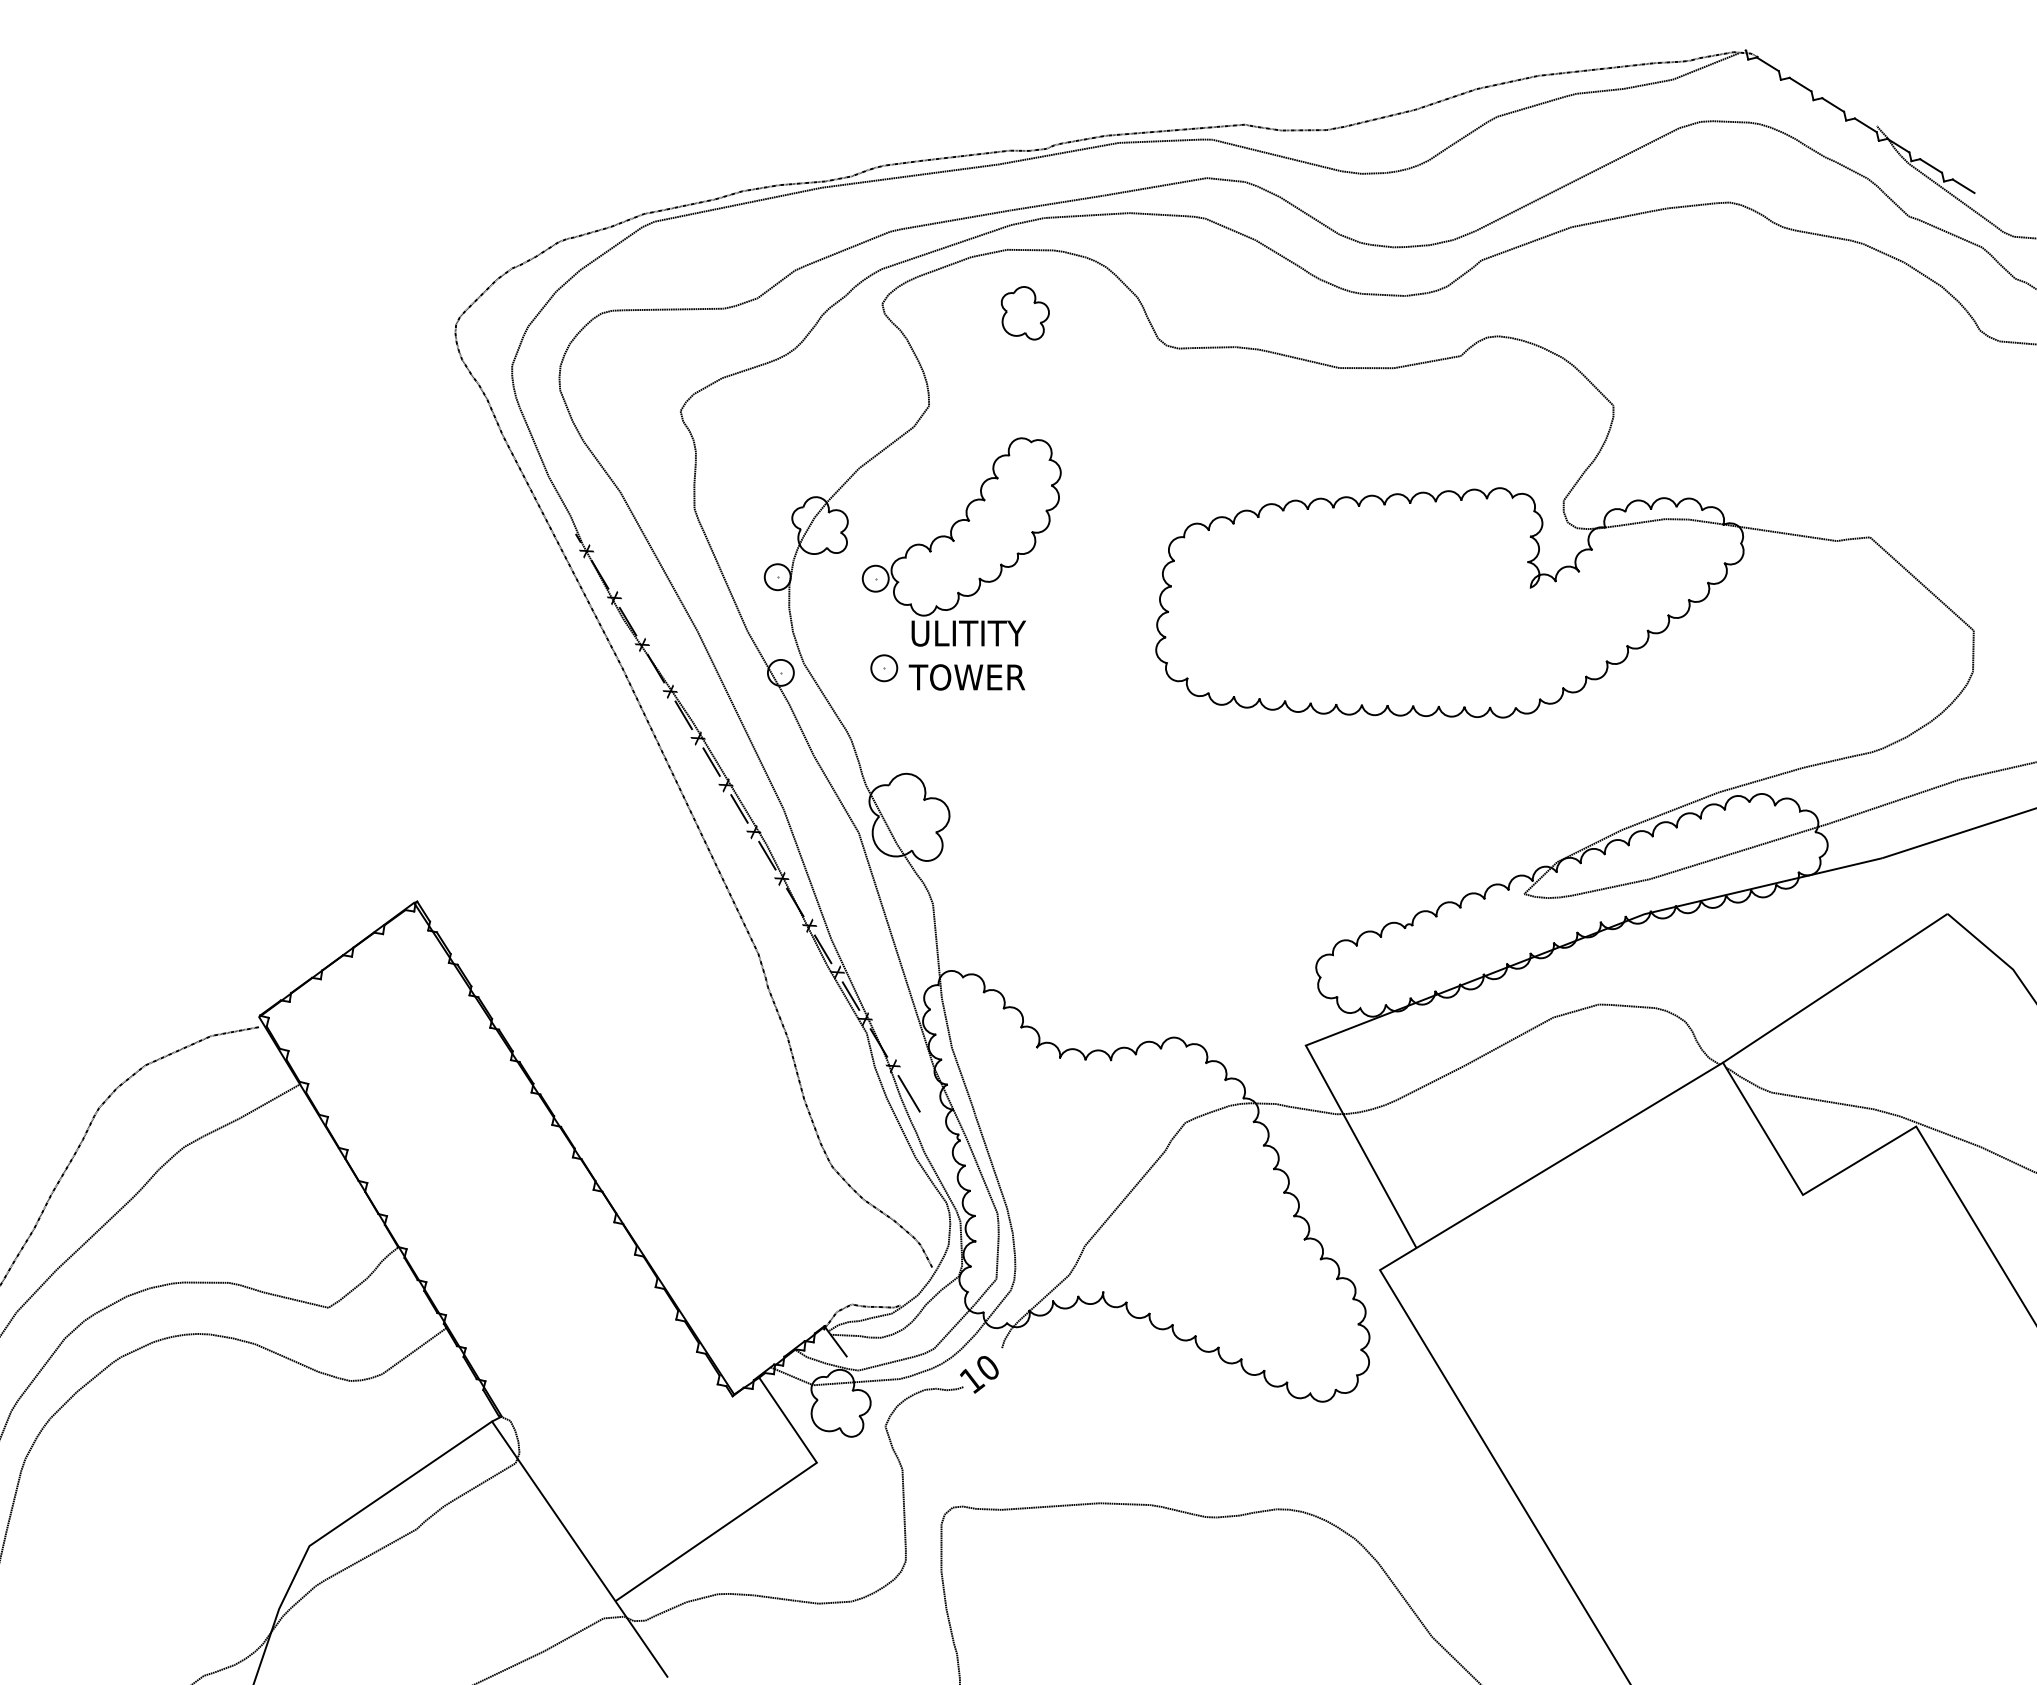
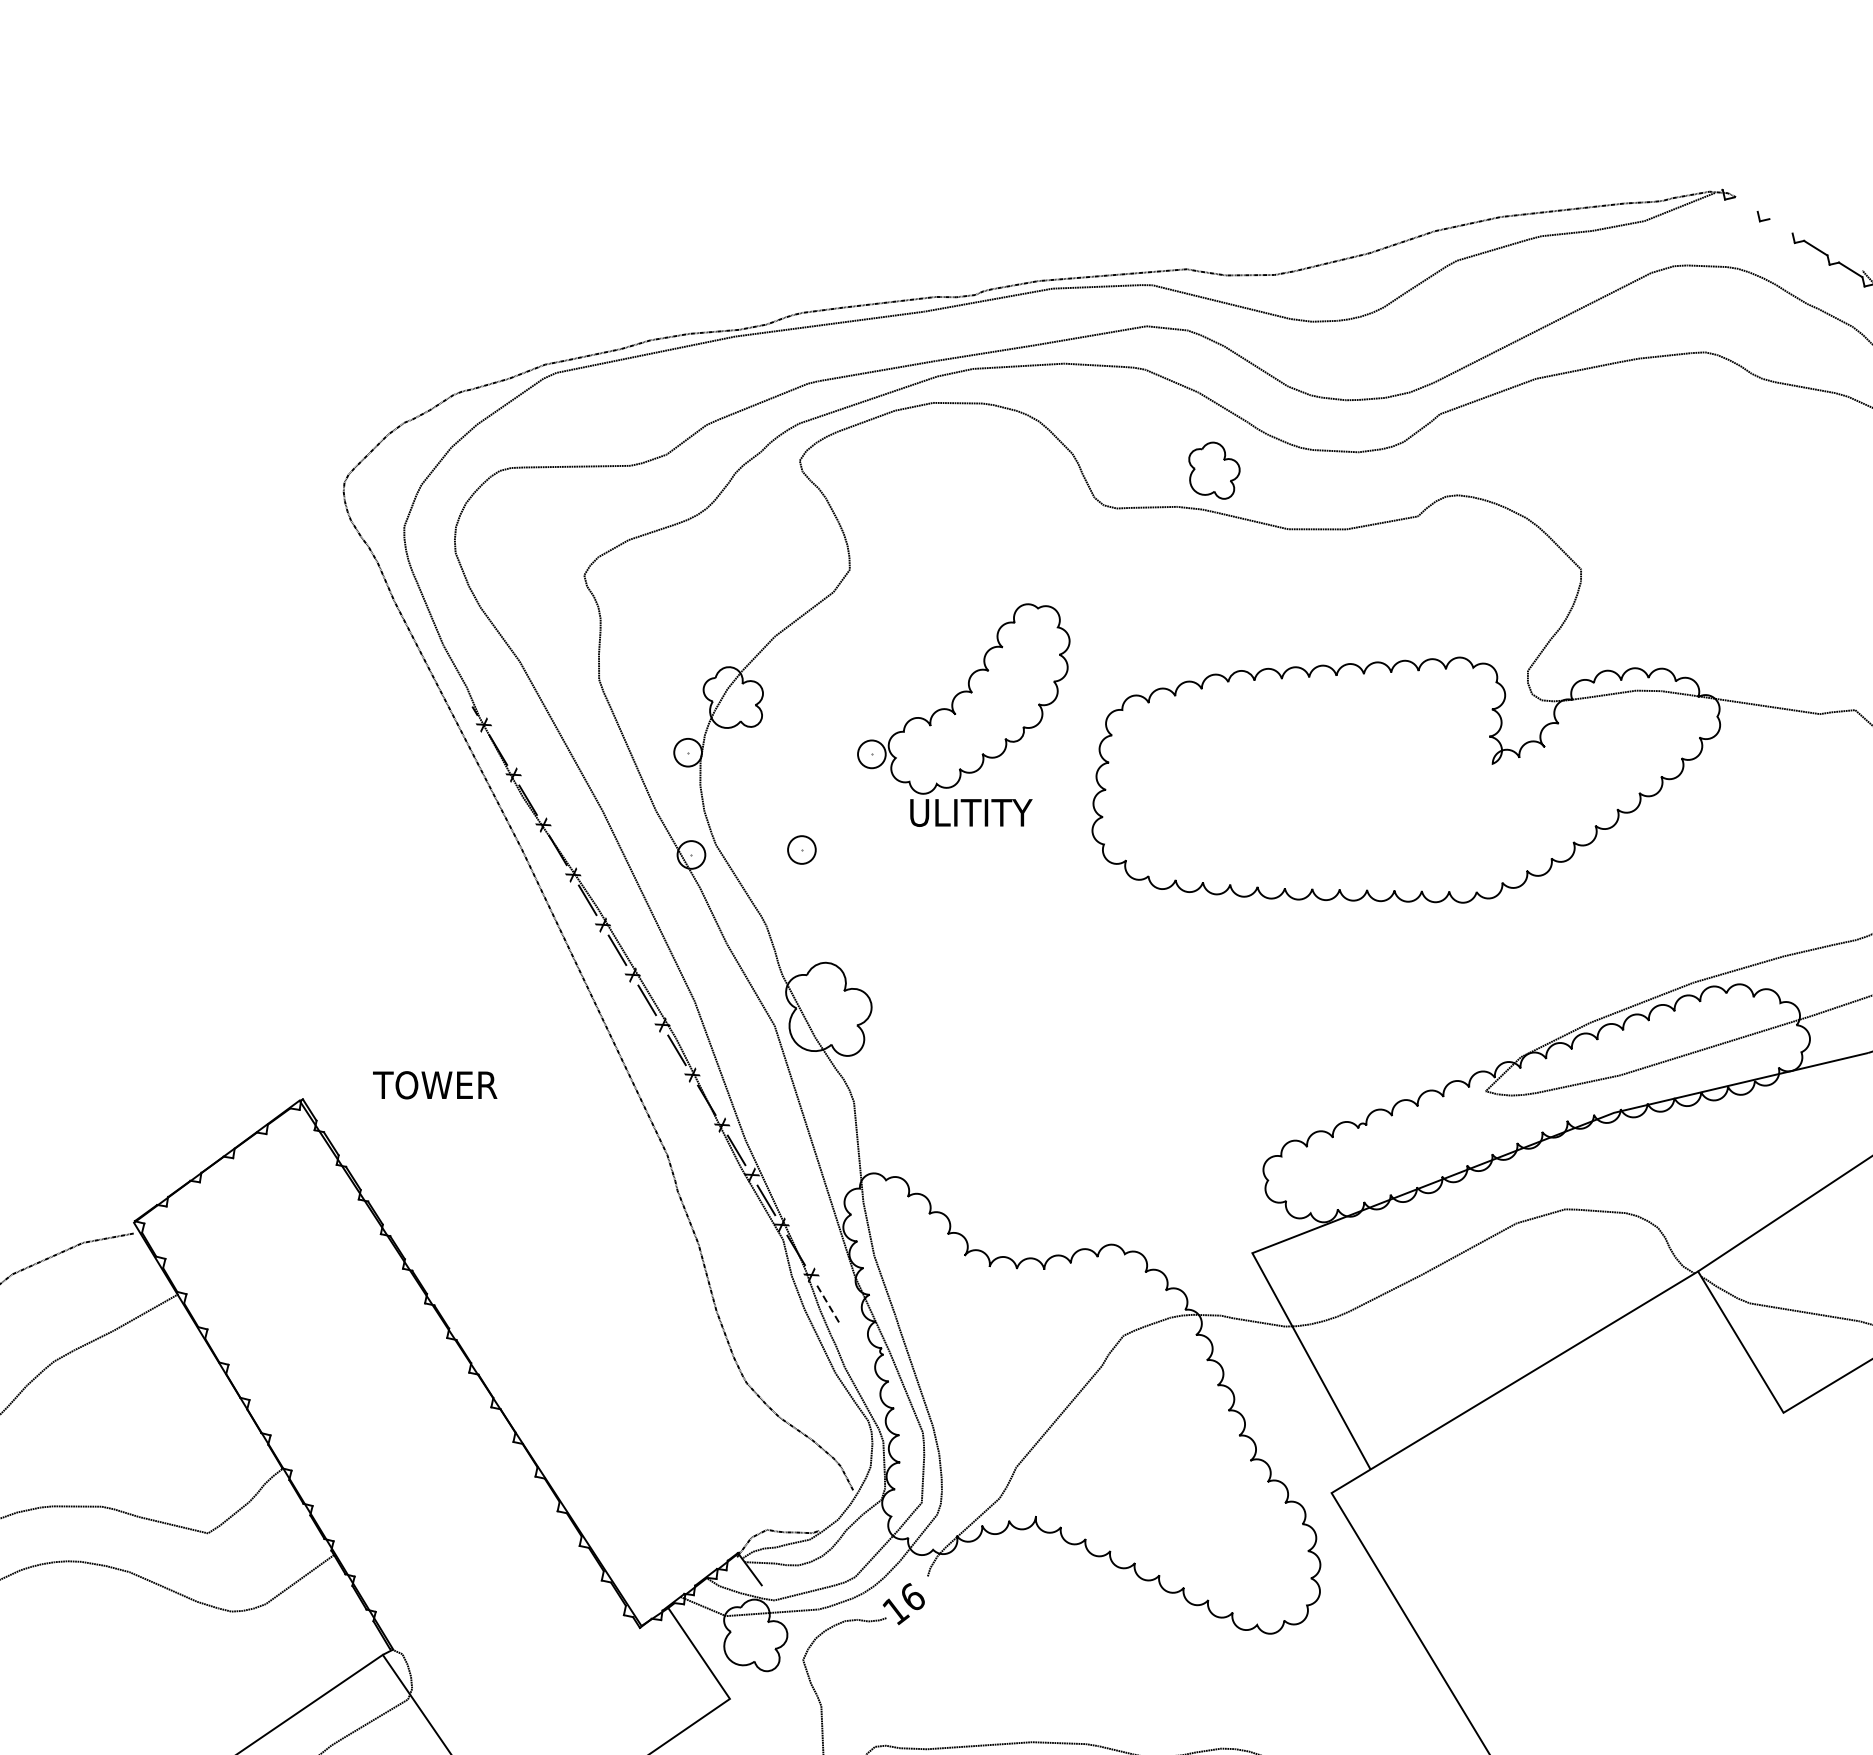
line: (1767, 64) -> (1745, 204), removed
line: (1800, 84) -> (1780, 226), removed
part: (1024, 313) -> (1213, 470), moved
part: (961, 541) -> (963, 714), moved
text: (966, 677) -> (434, 1085), moved
line: (909, 1093) -> (828, 1304), solid -> dashed
text: (988, 1366) -> (913, 1596), 10 -> 16

